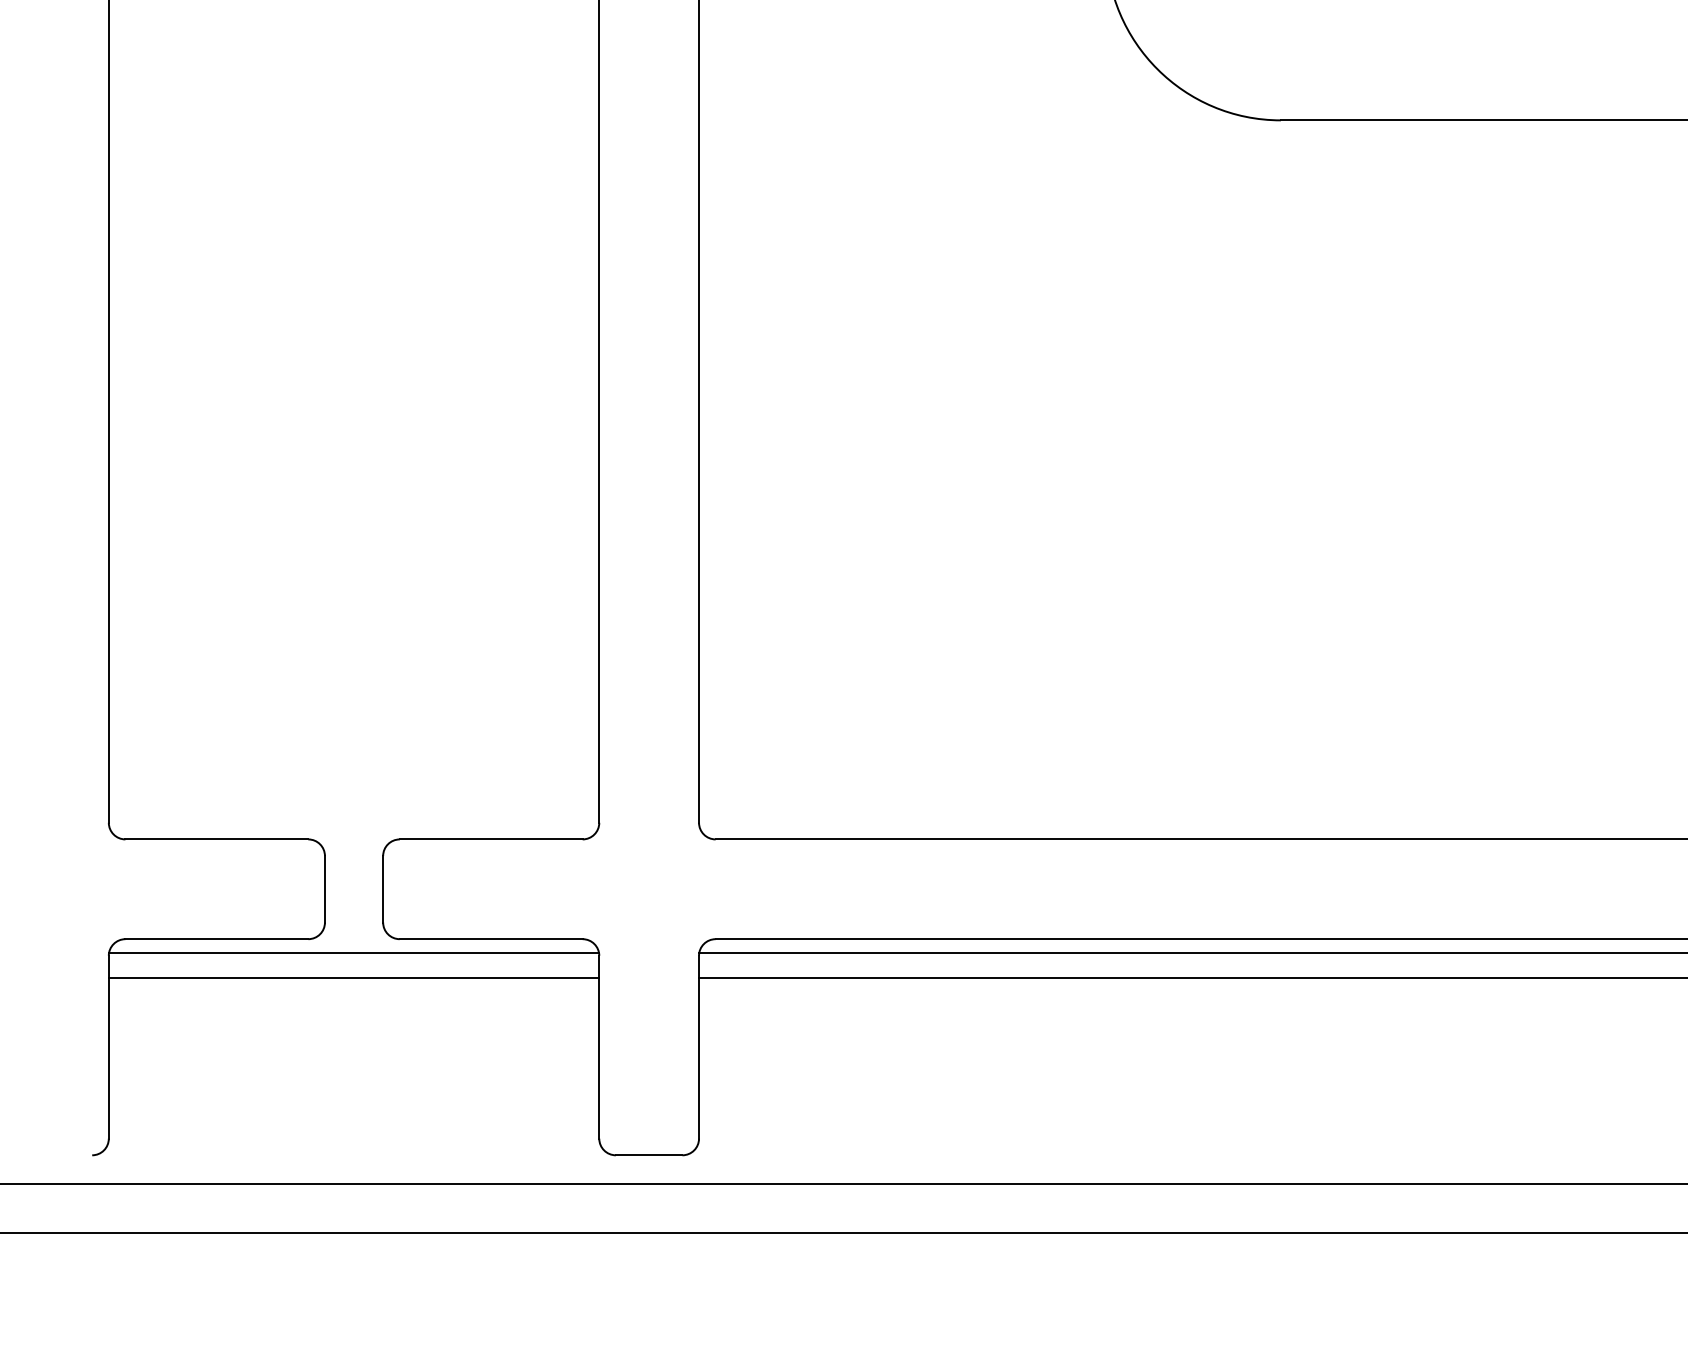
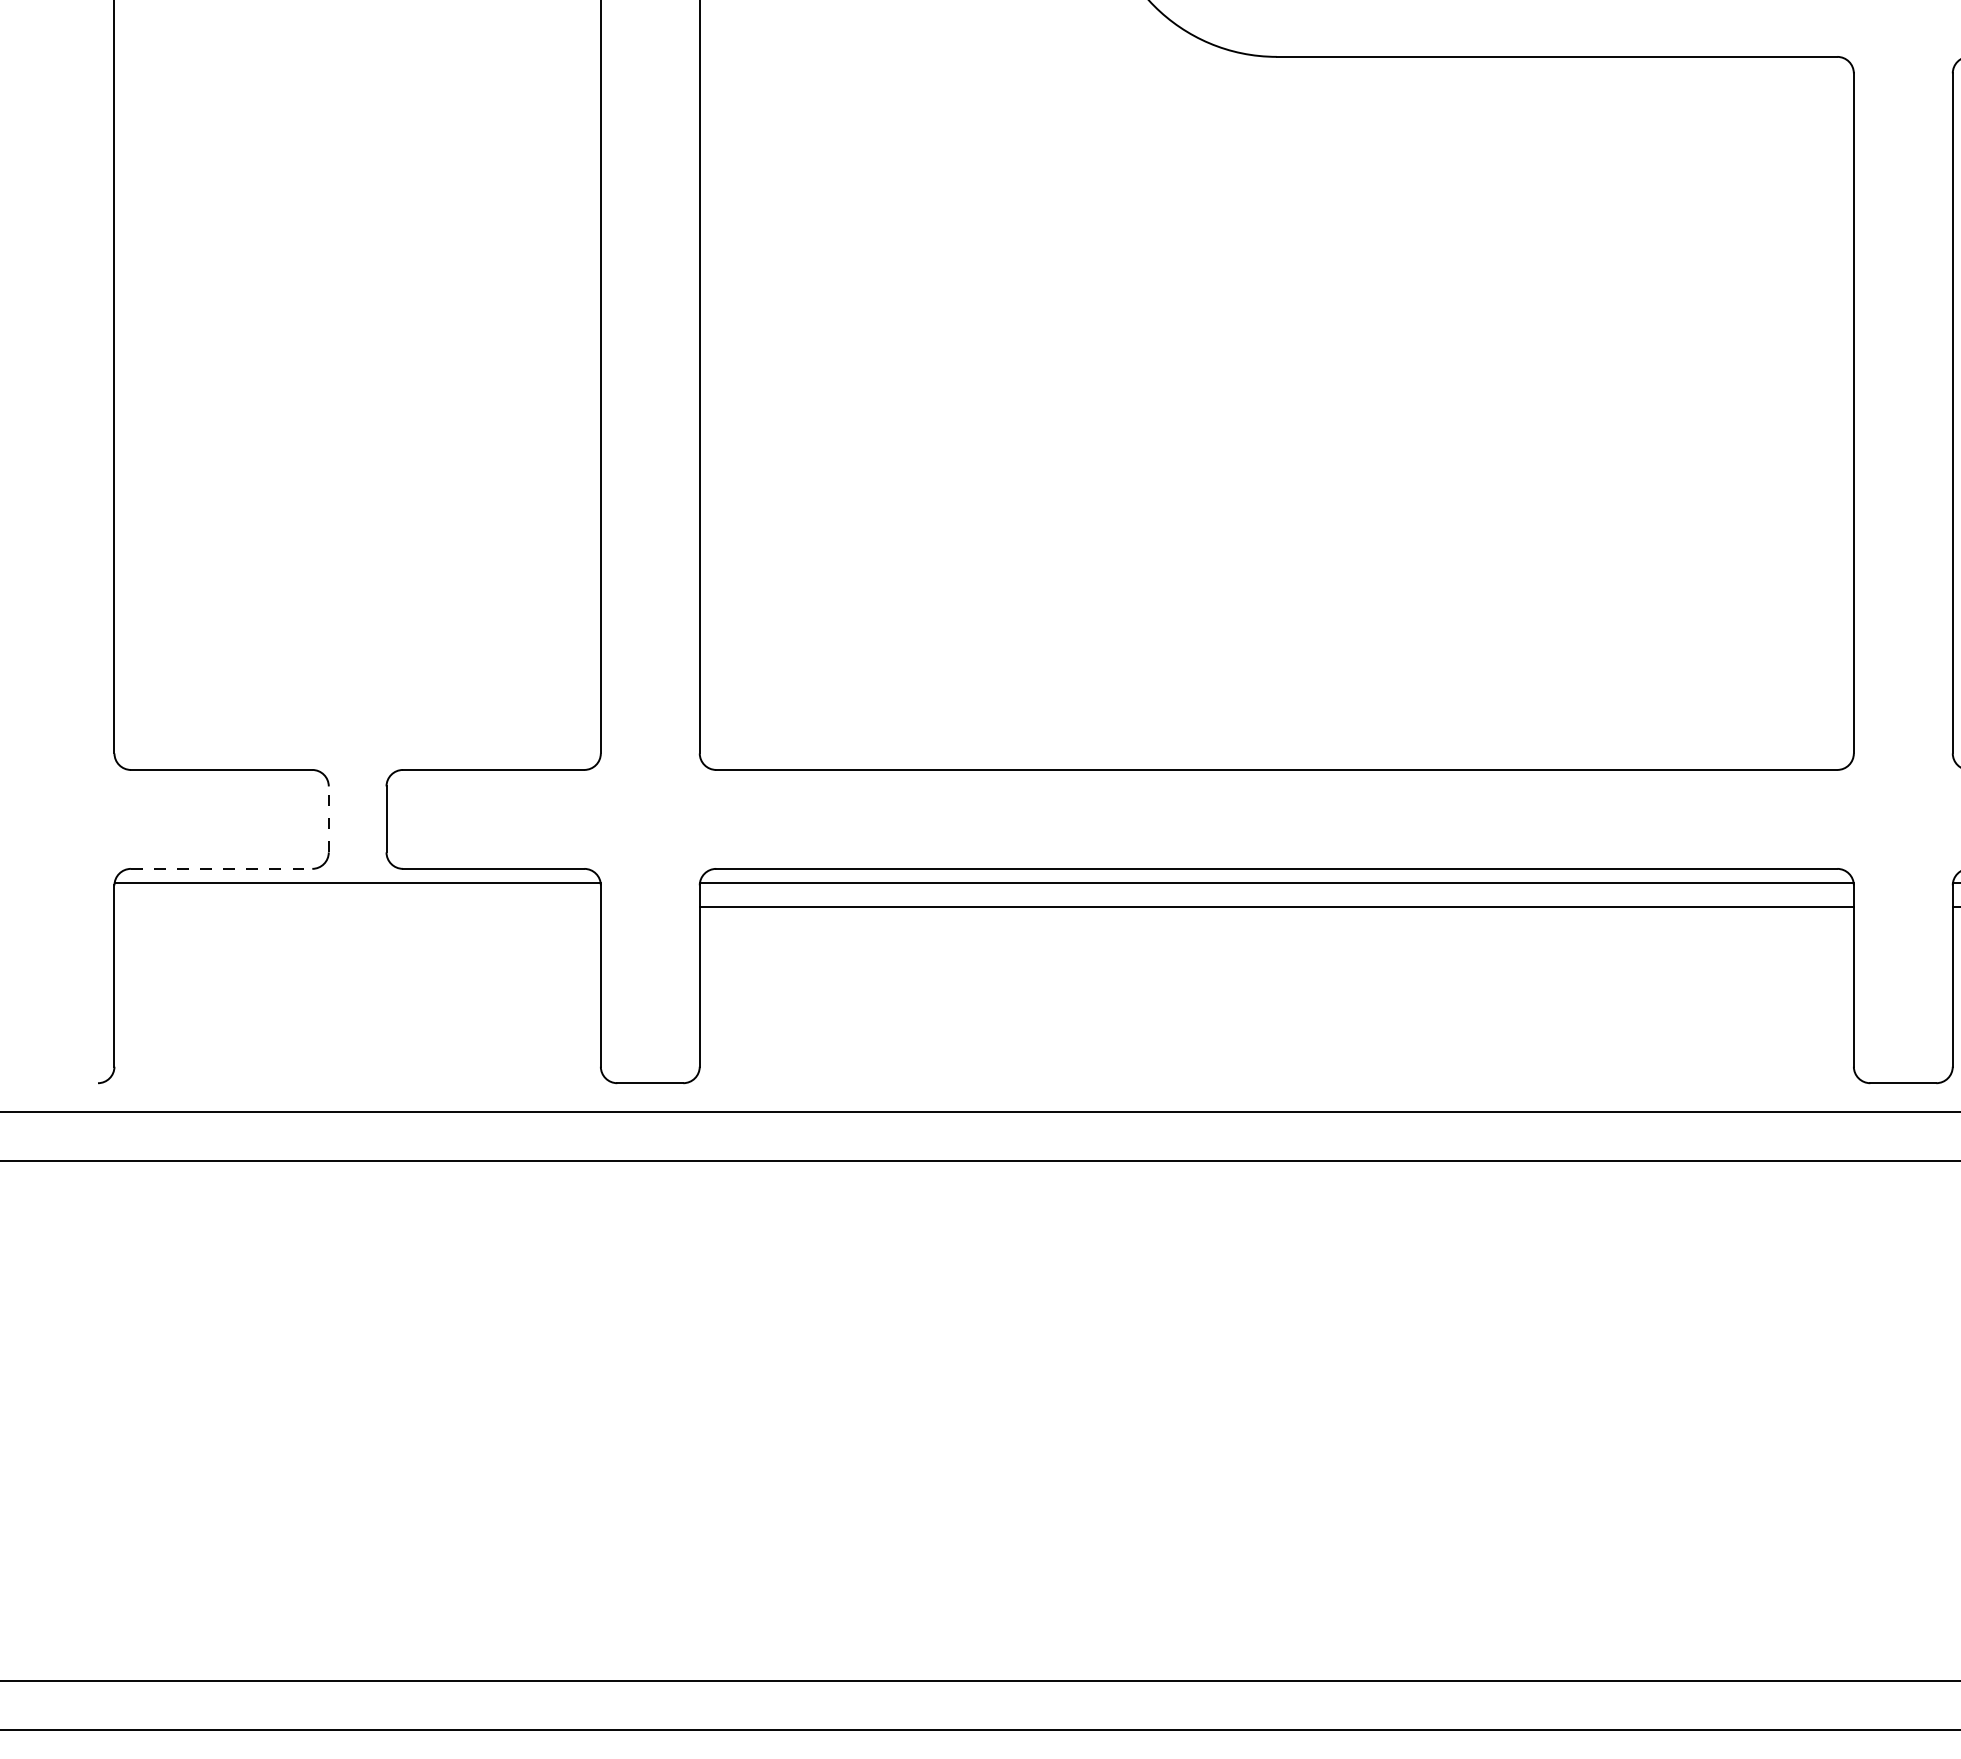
line: (324, 889) -> (328, 819), solid -> dashed
line: (216, 938) -> (221, 868), solid -> dashed
line: (353, 978) -> (357, 907), removed

